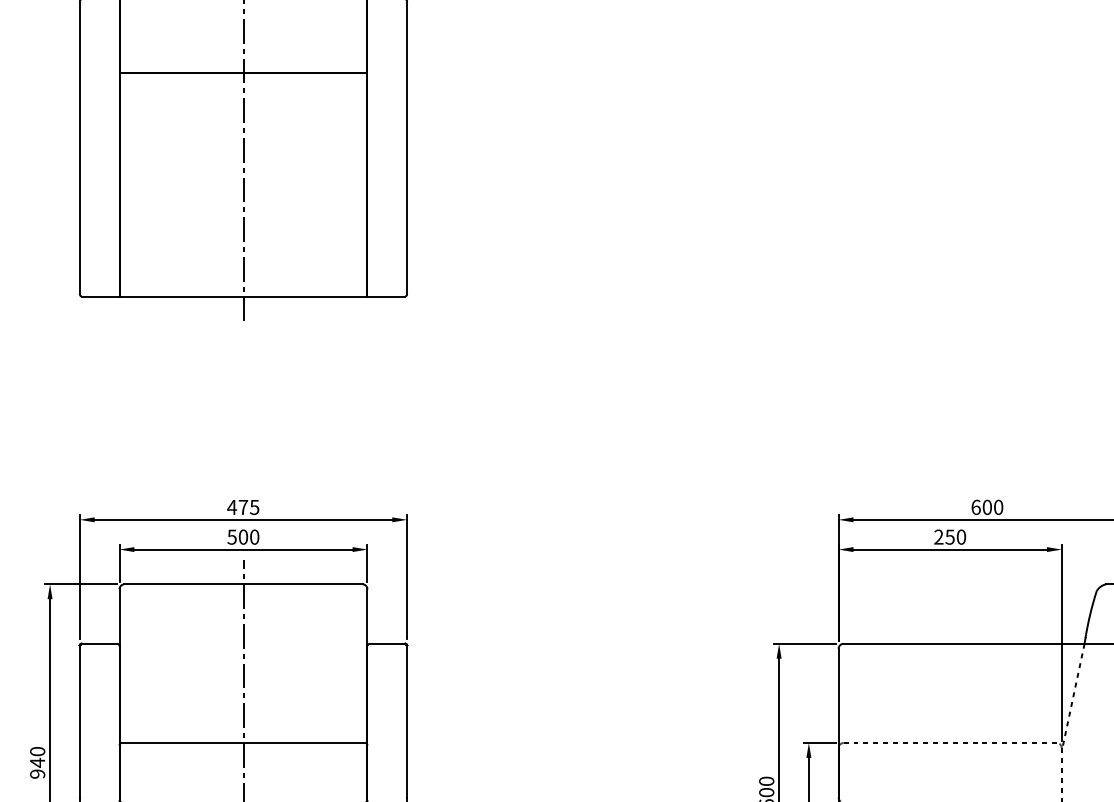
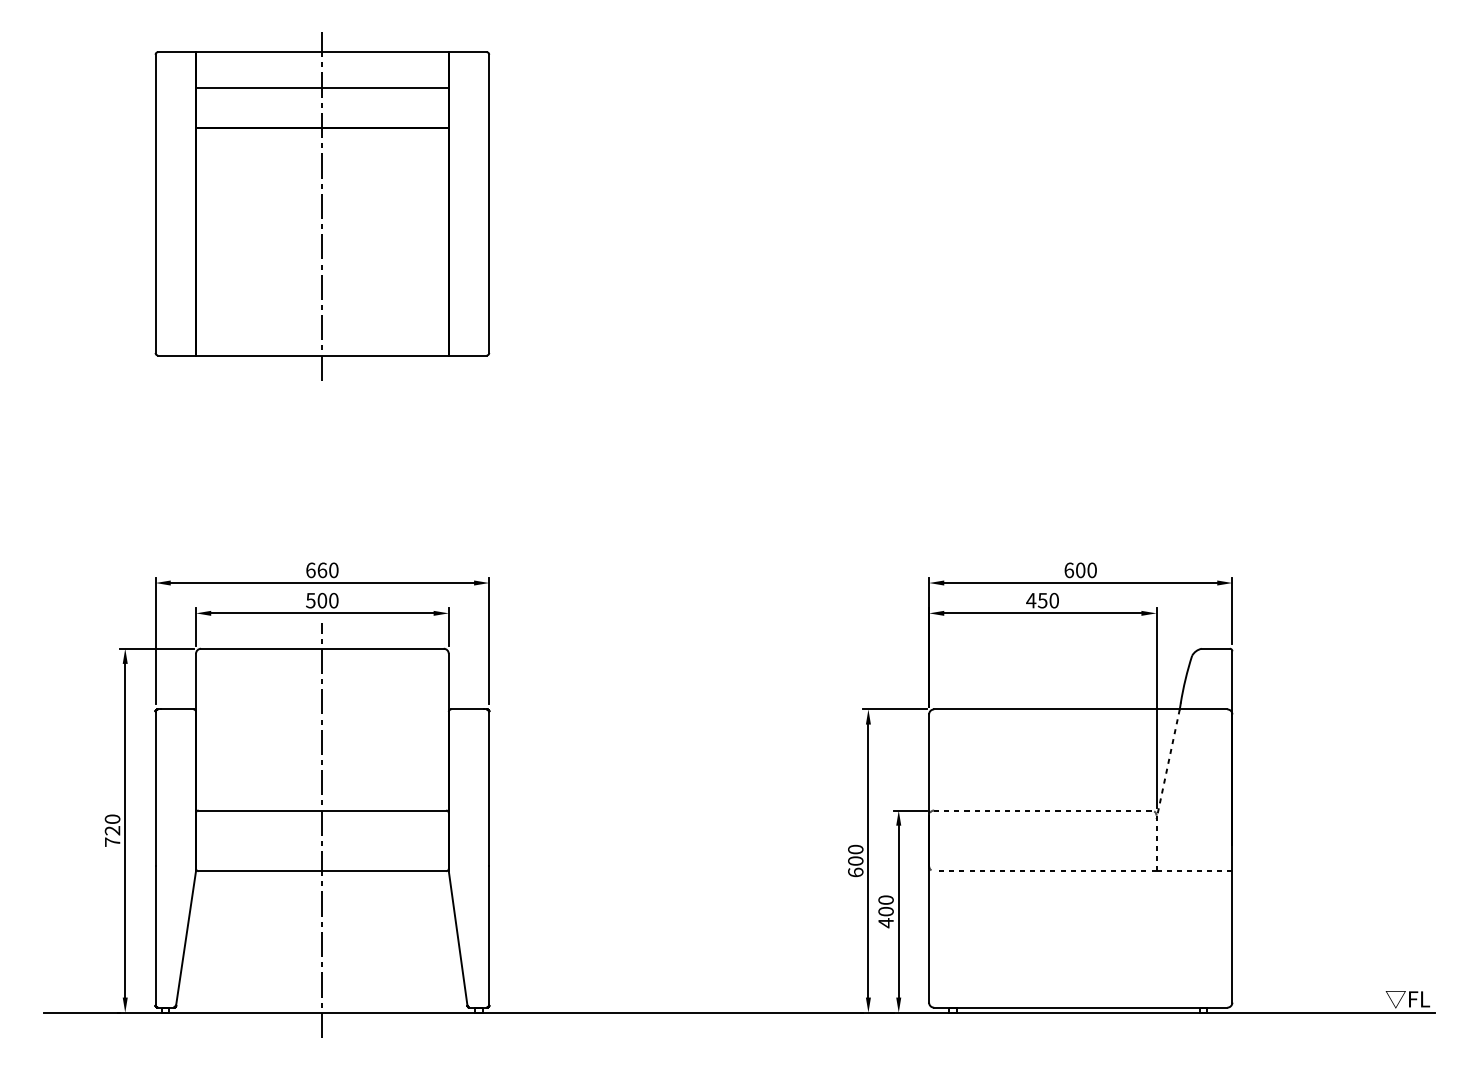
line: (243, 33) -> (322, 87), added
text: (242, 507) -> (321, 570), 475 -> 660
text: (939, 536) -> (1031, 600), 250 -> 450
text: (37, 767) -> (112, 835), 940 -> 720

